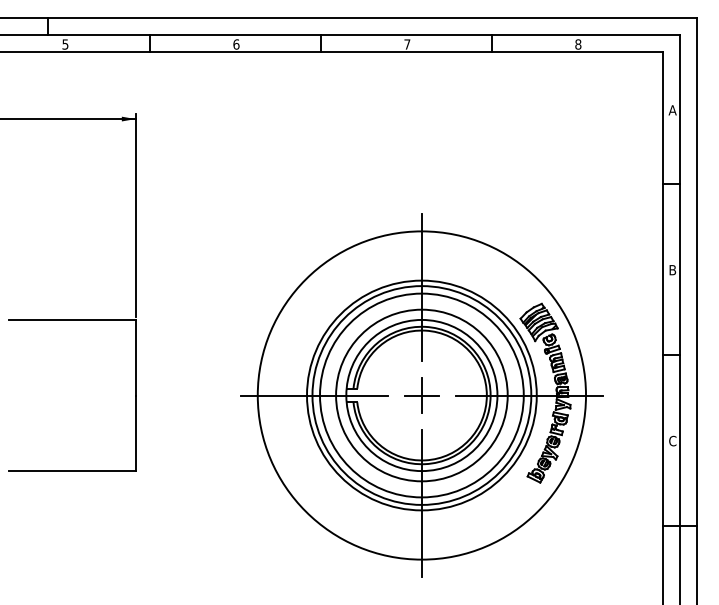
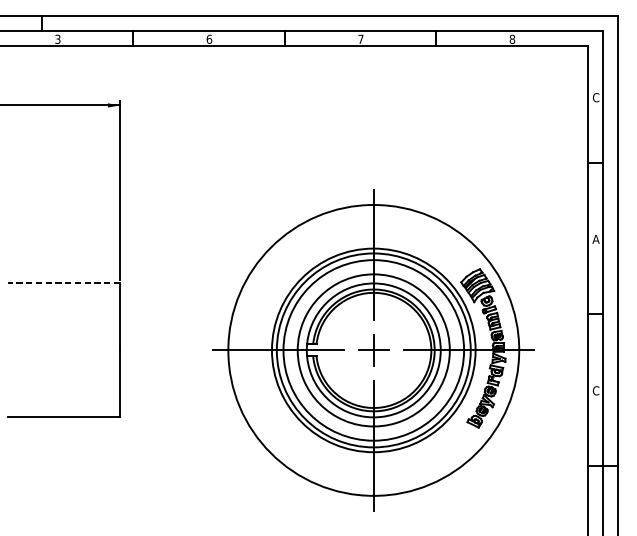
text: (65, 43) -> (57, 38), 5 -> 3
text: (672, 110) -> (595, 97), A -> C
text: (672, 270) -> (595, 239), B -> A
line: (71, 319) -> (63, 283), solid -> dashed

